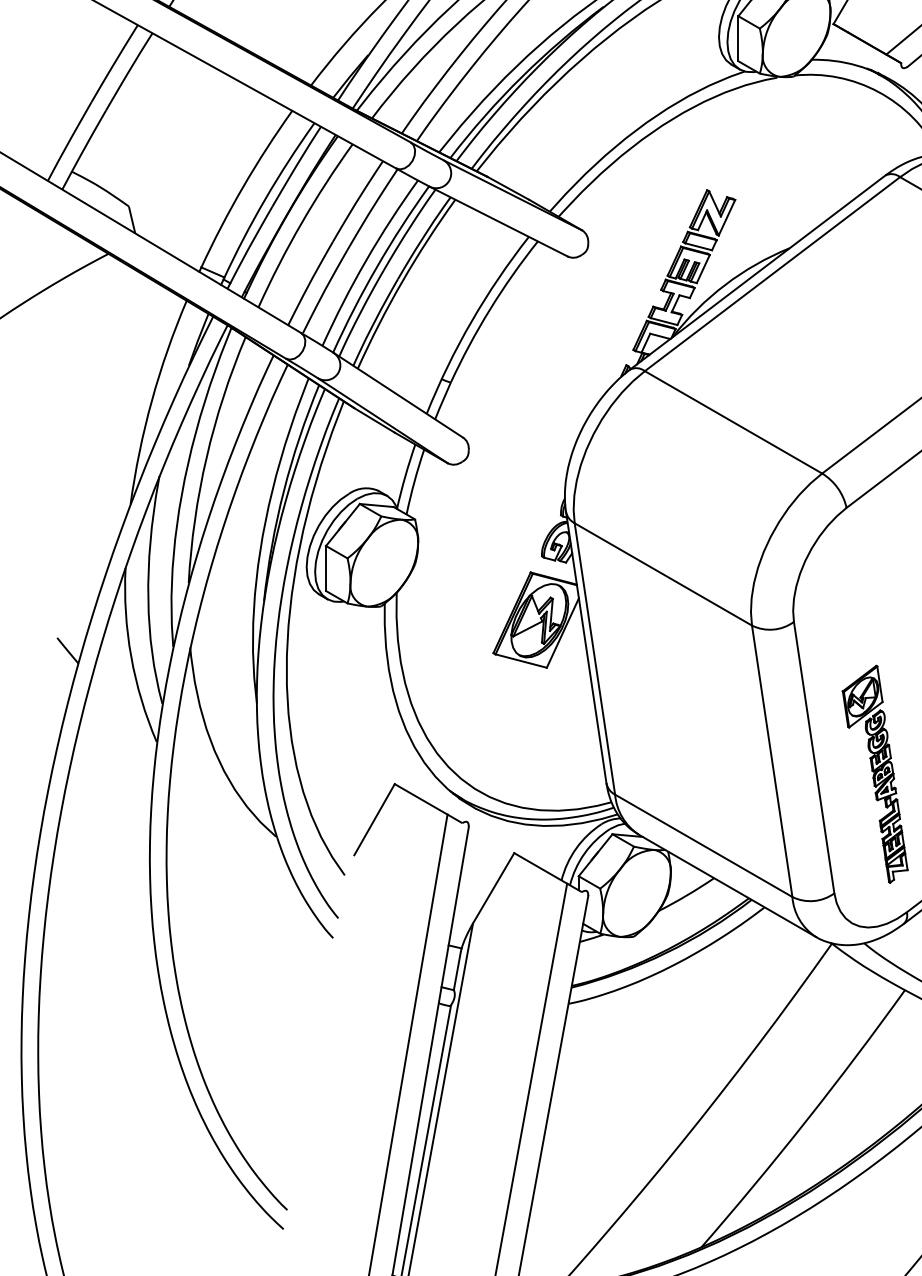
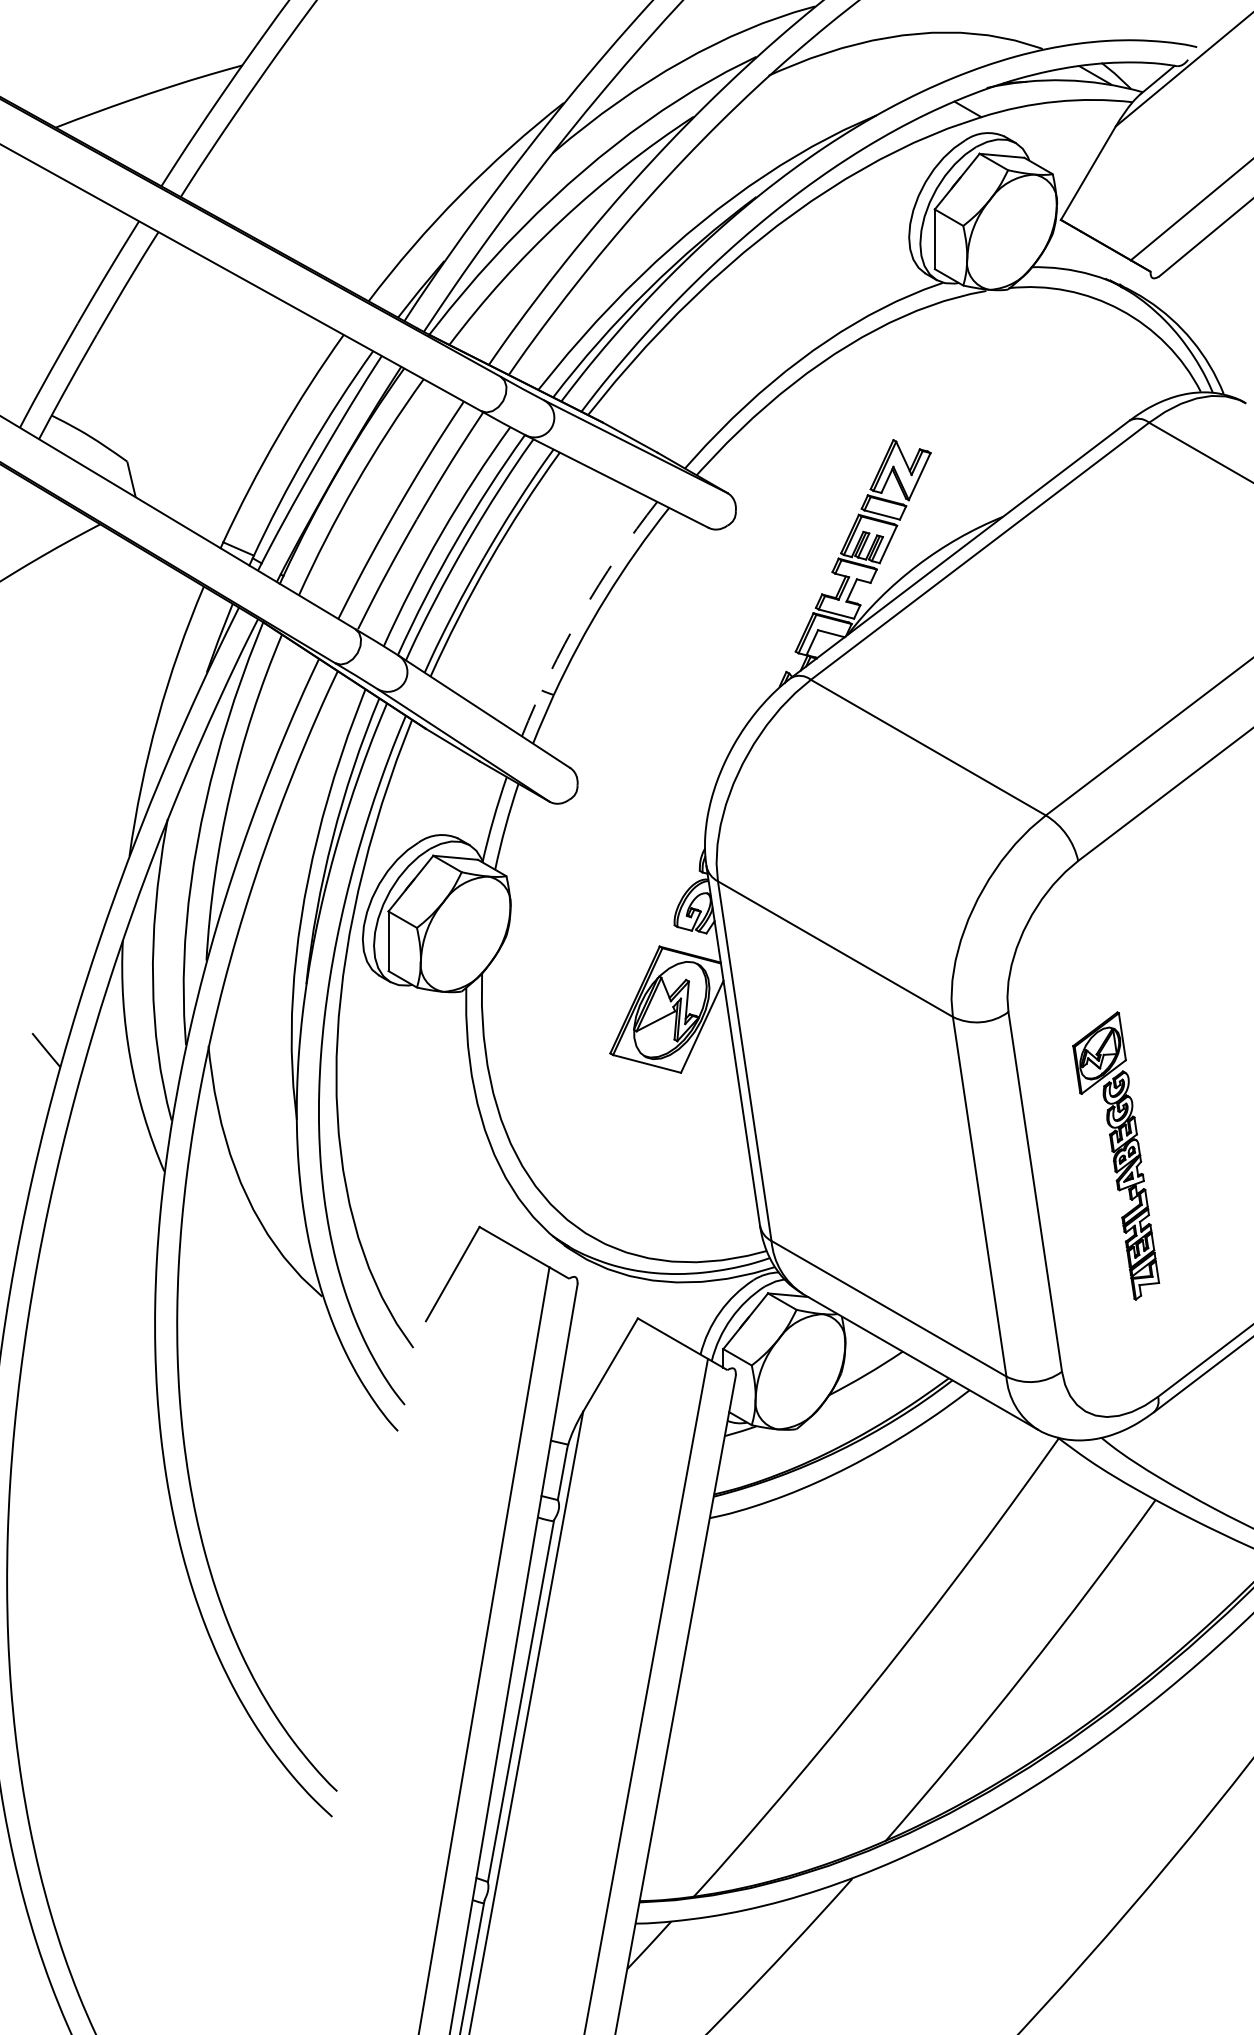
arc: (471, 321) -> (581, 614), solid -> dashed
part: (875, 773) -> (1116, 1155), moved

